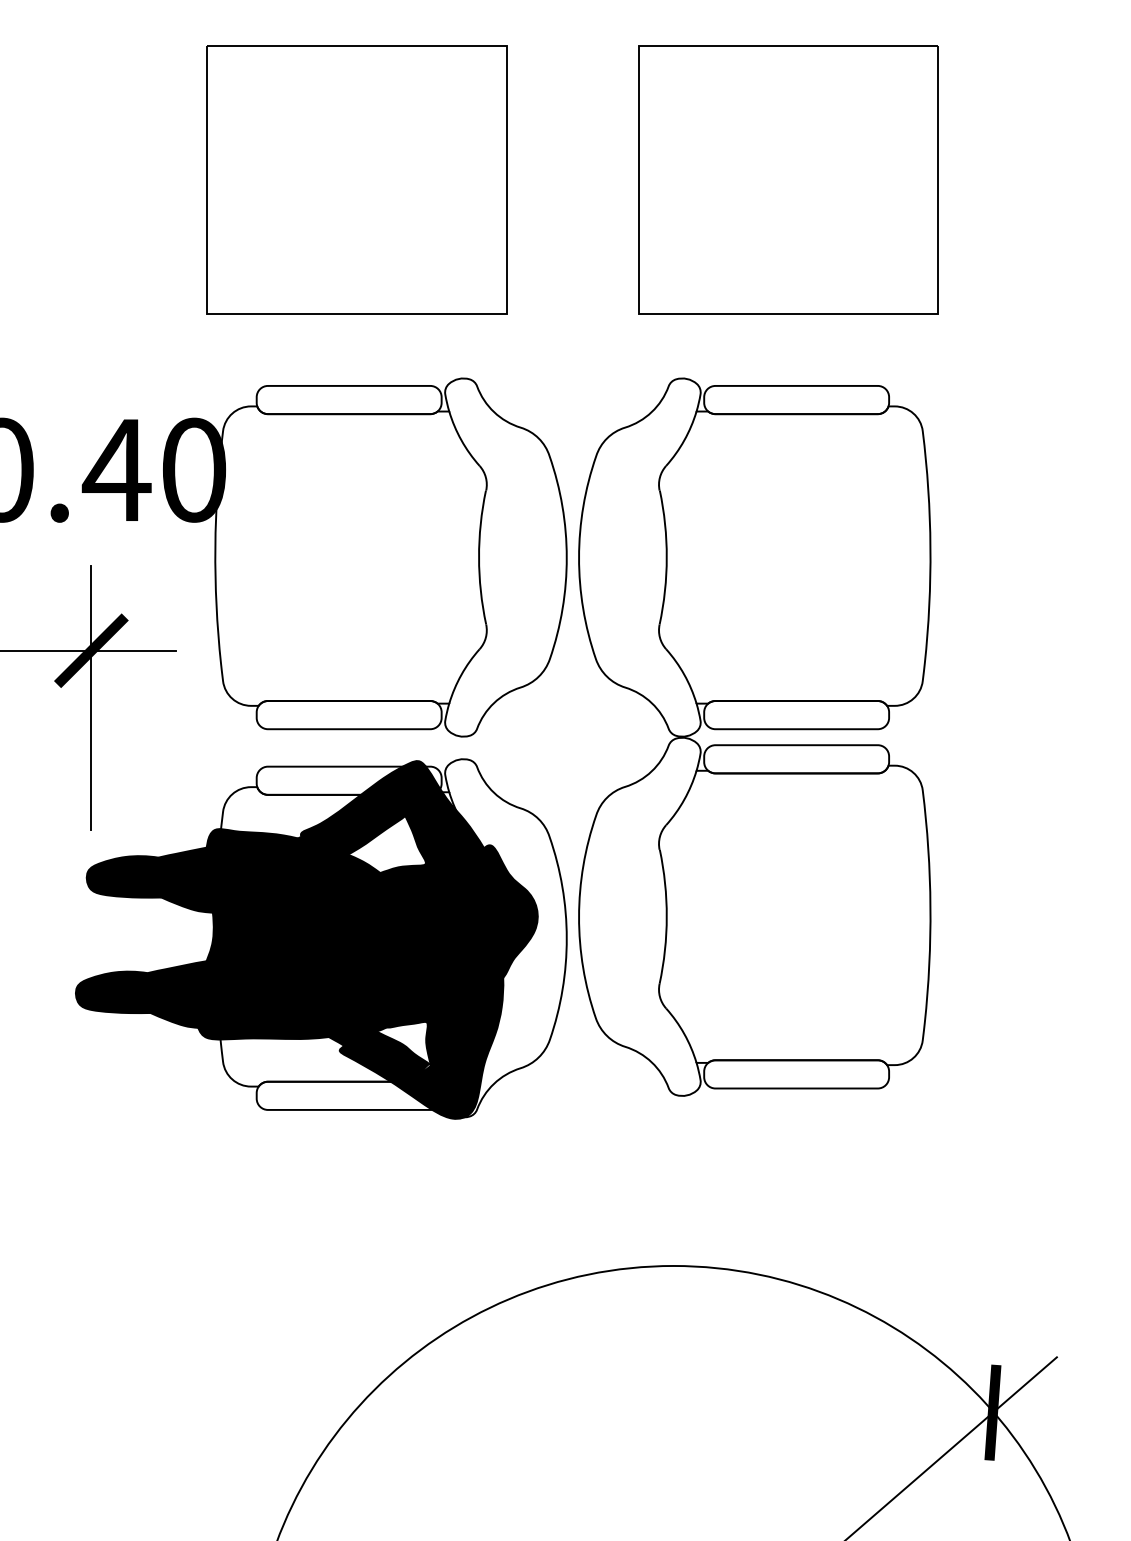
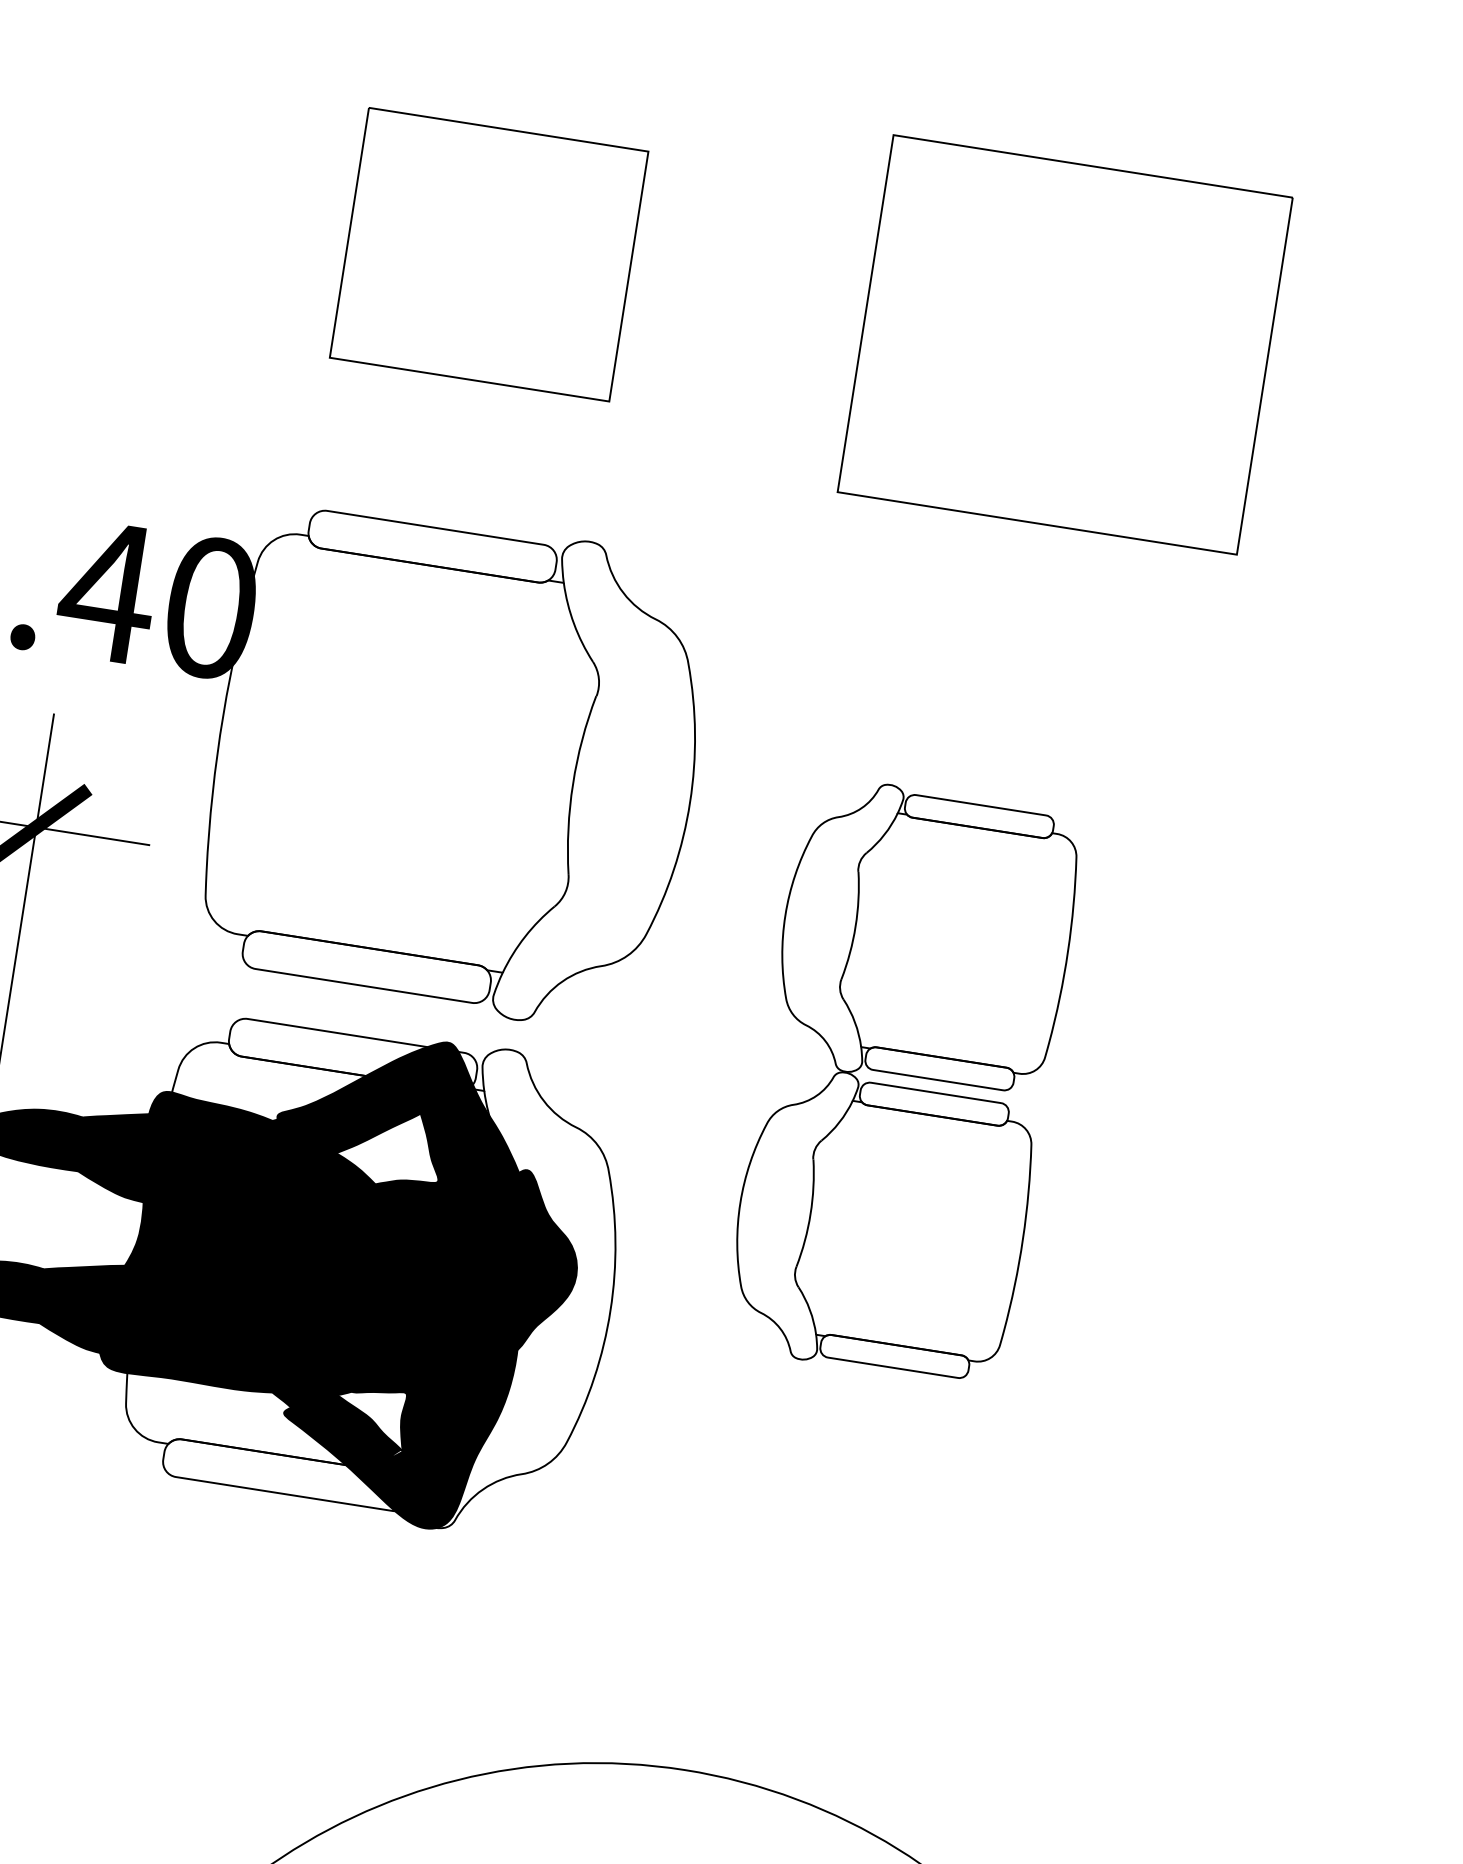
part: (356, 179) -> (488, 253), size x0.7
part: (754, 736) -> (903, 1080), size x0.6

